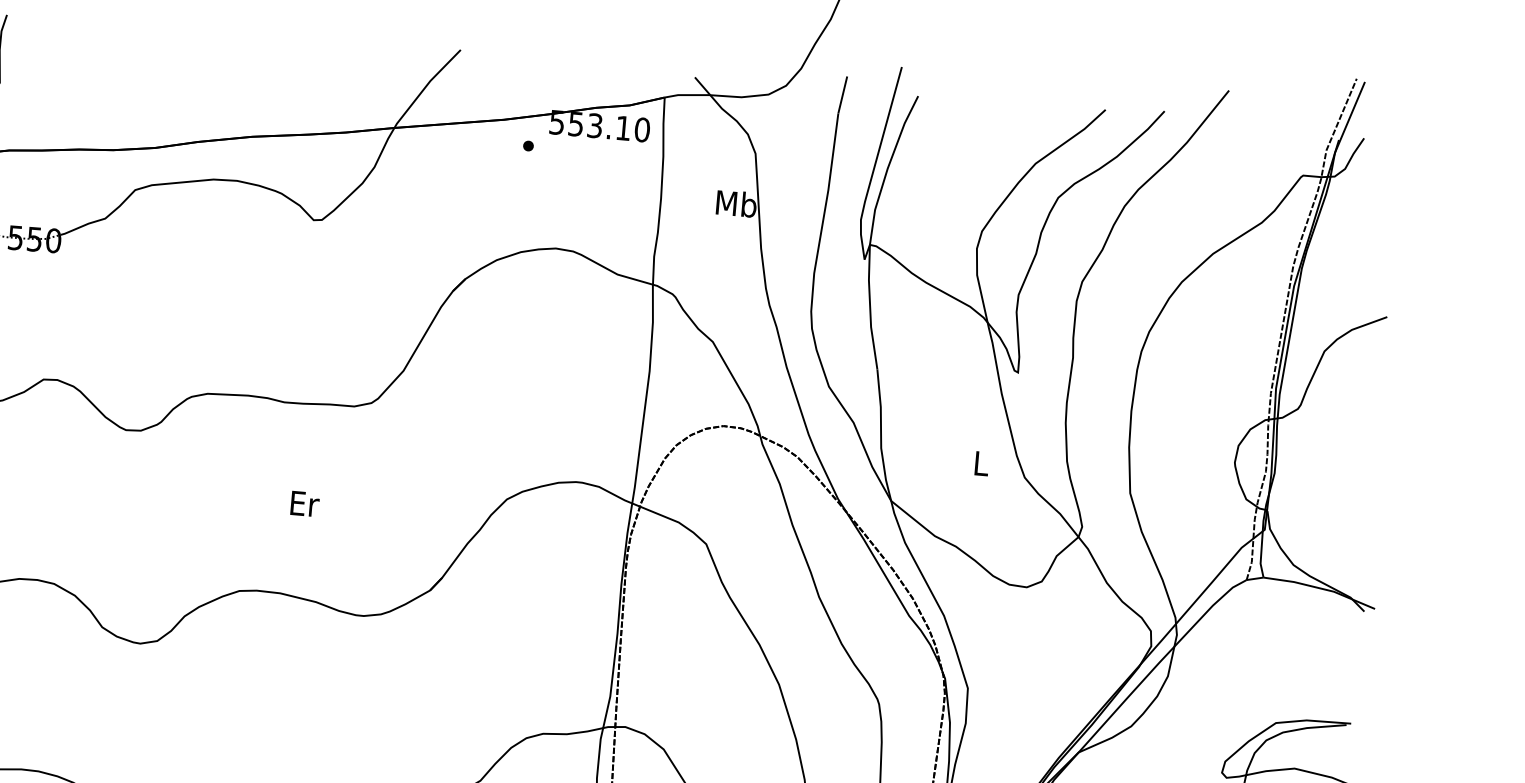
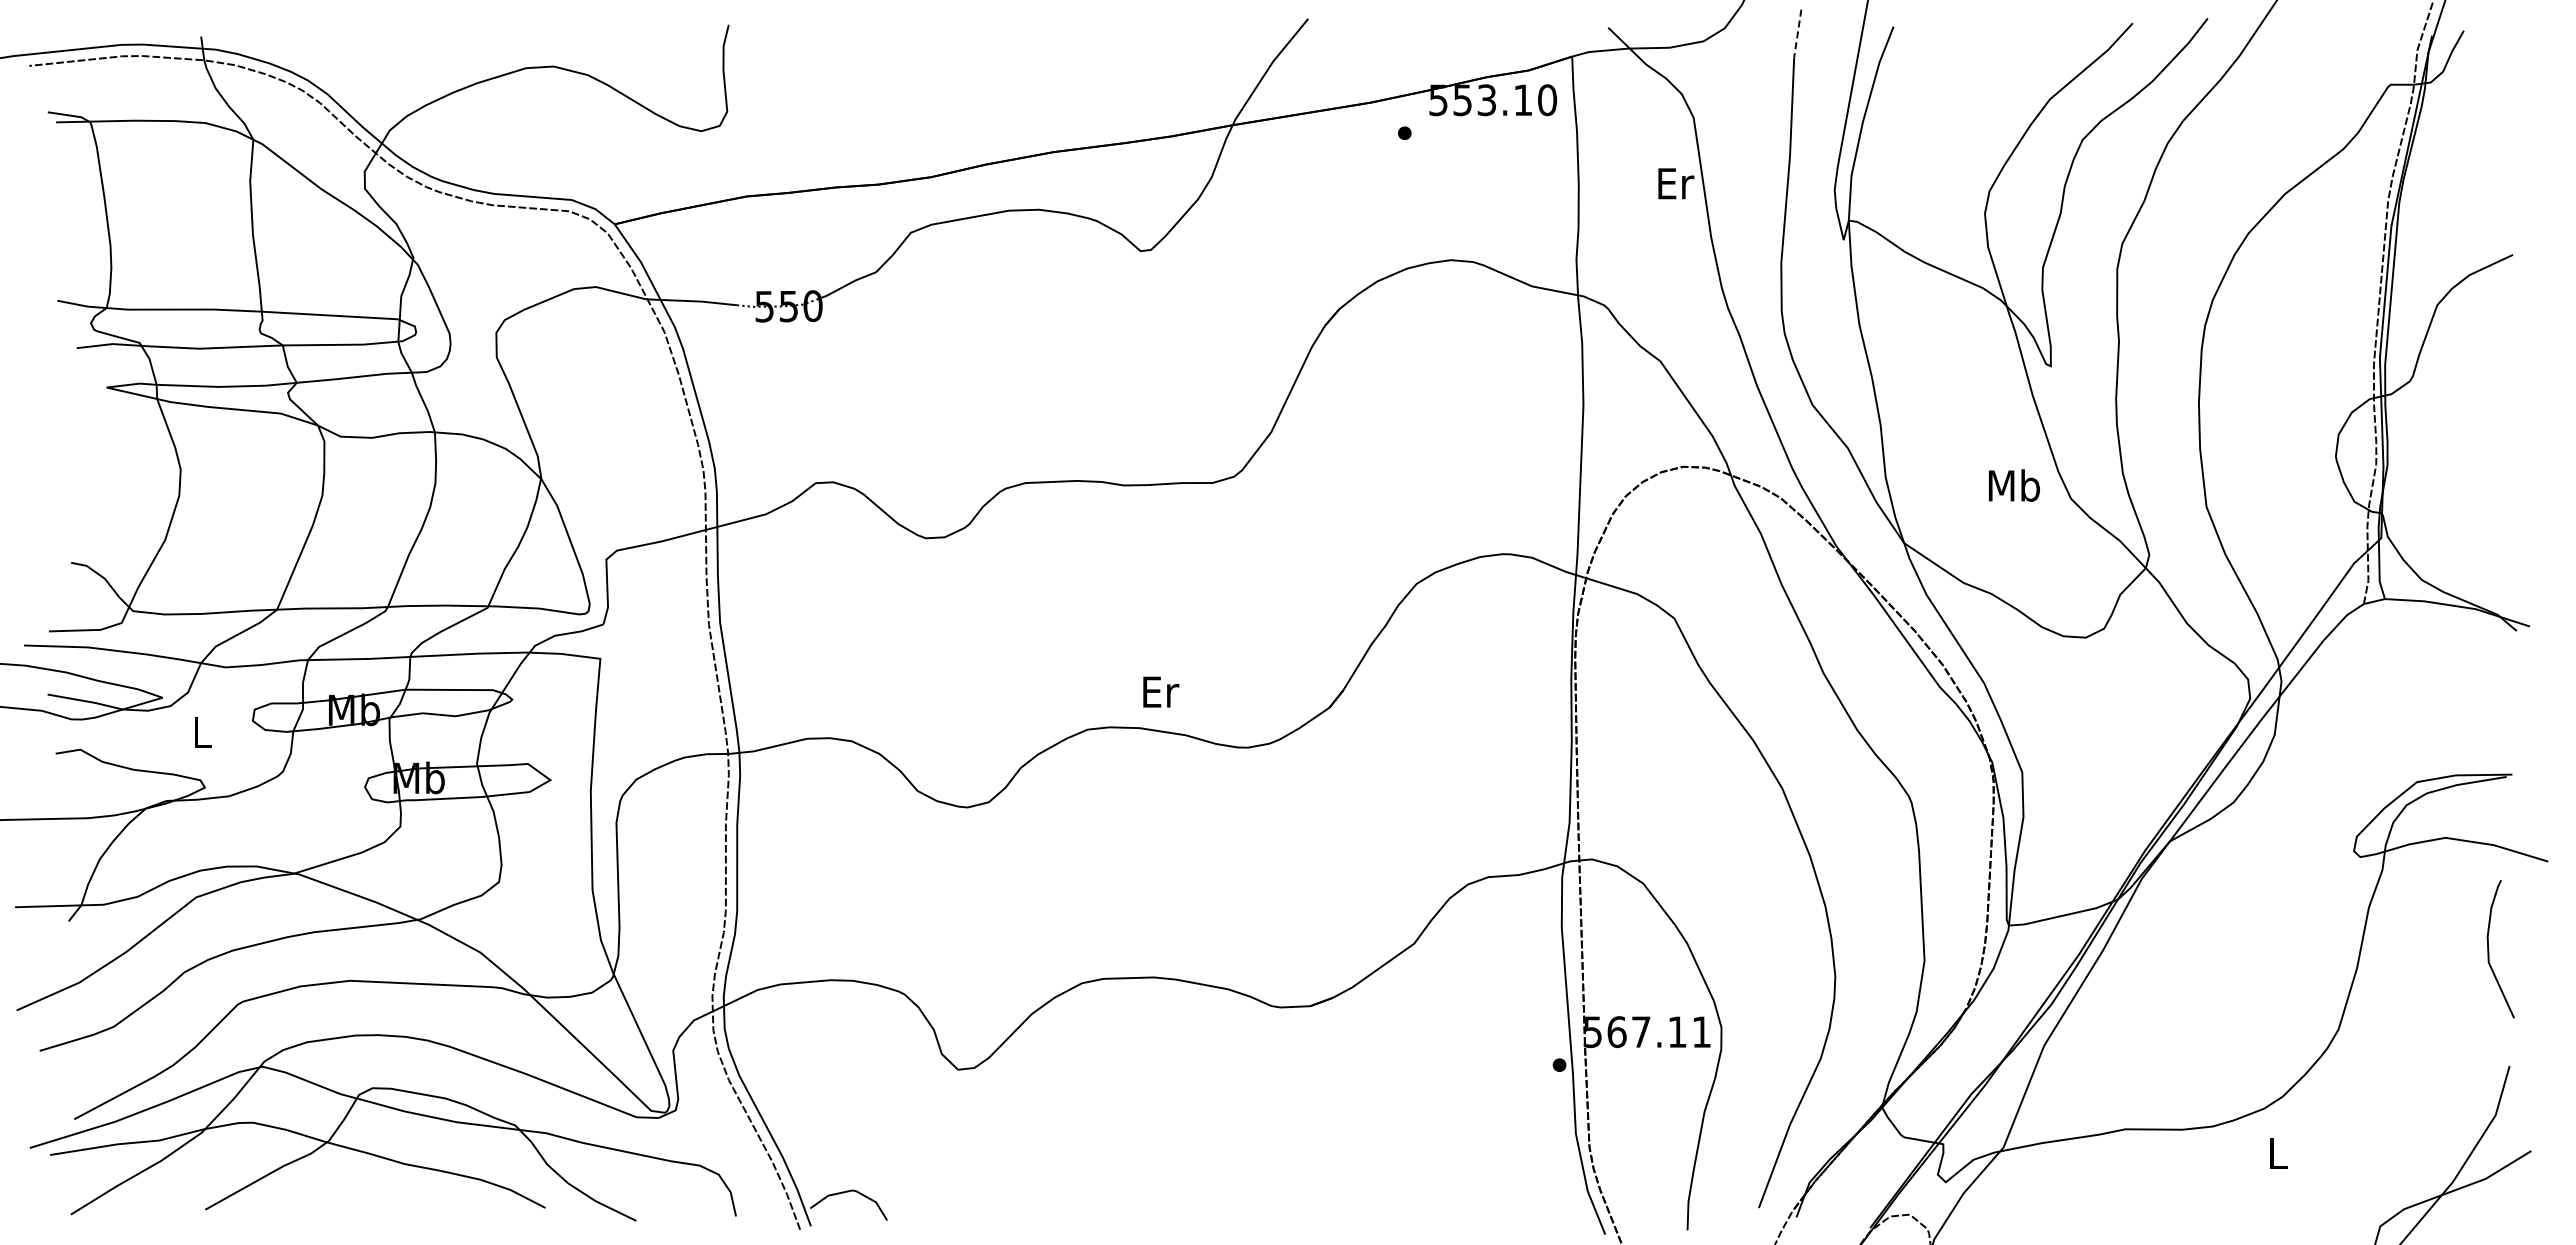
line: (842, 95) -> (1797, 34), solid -> dashed
text: (736, 203) -> (1674, 183), Mb -> Er
text: (981, 463) -> (2014, 485), L -> Mb
text: (305, 503) -> (1161, 691), moved

